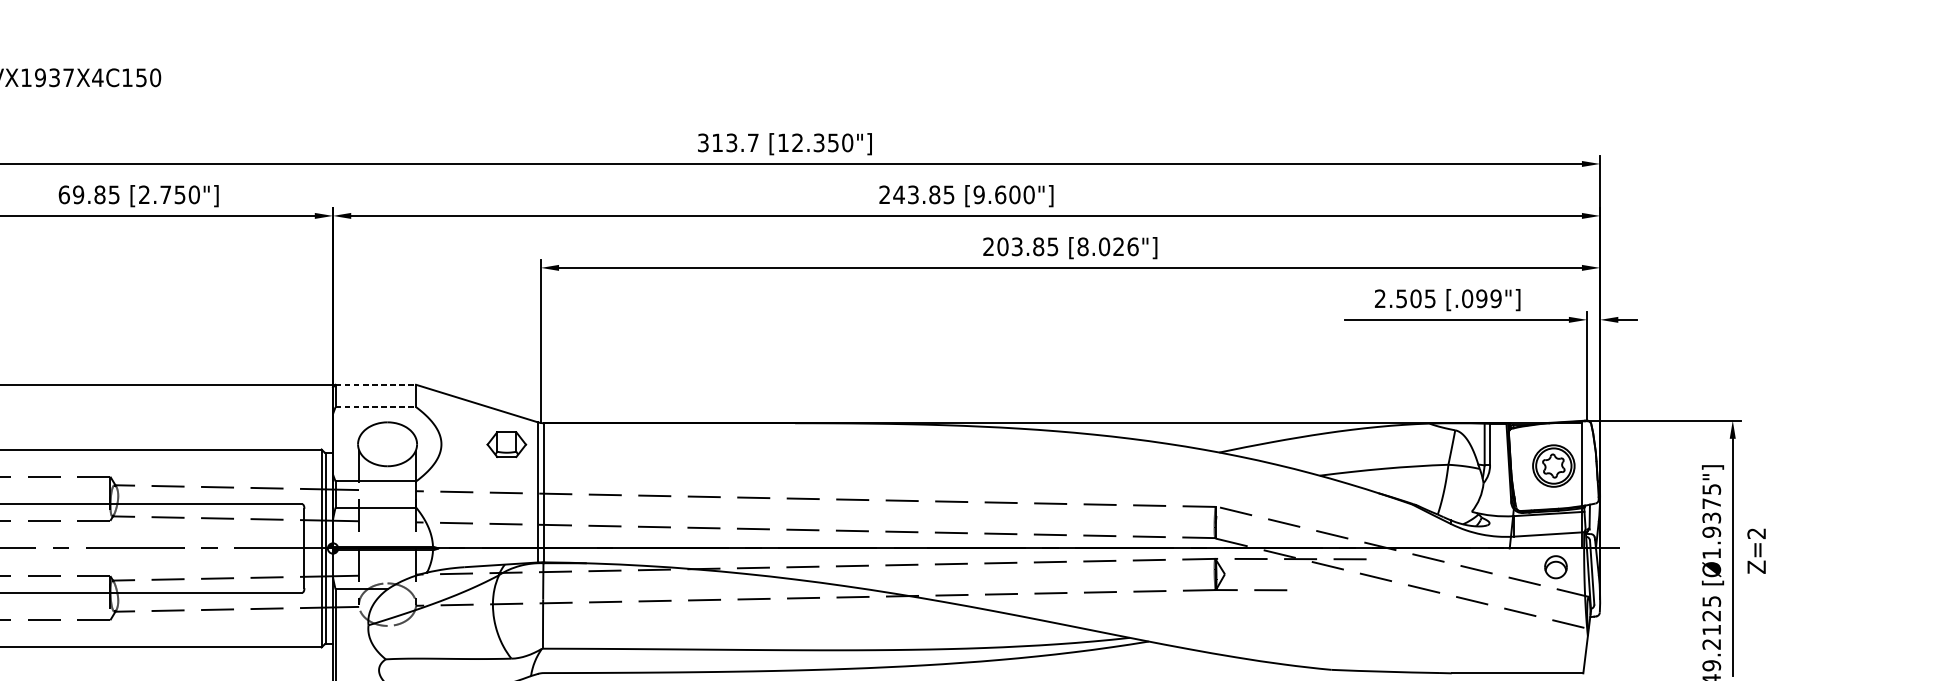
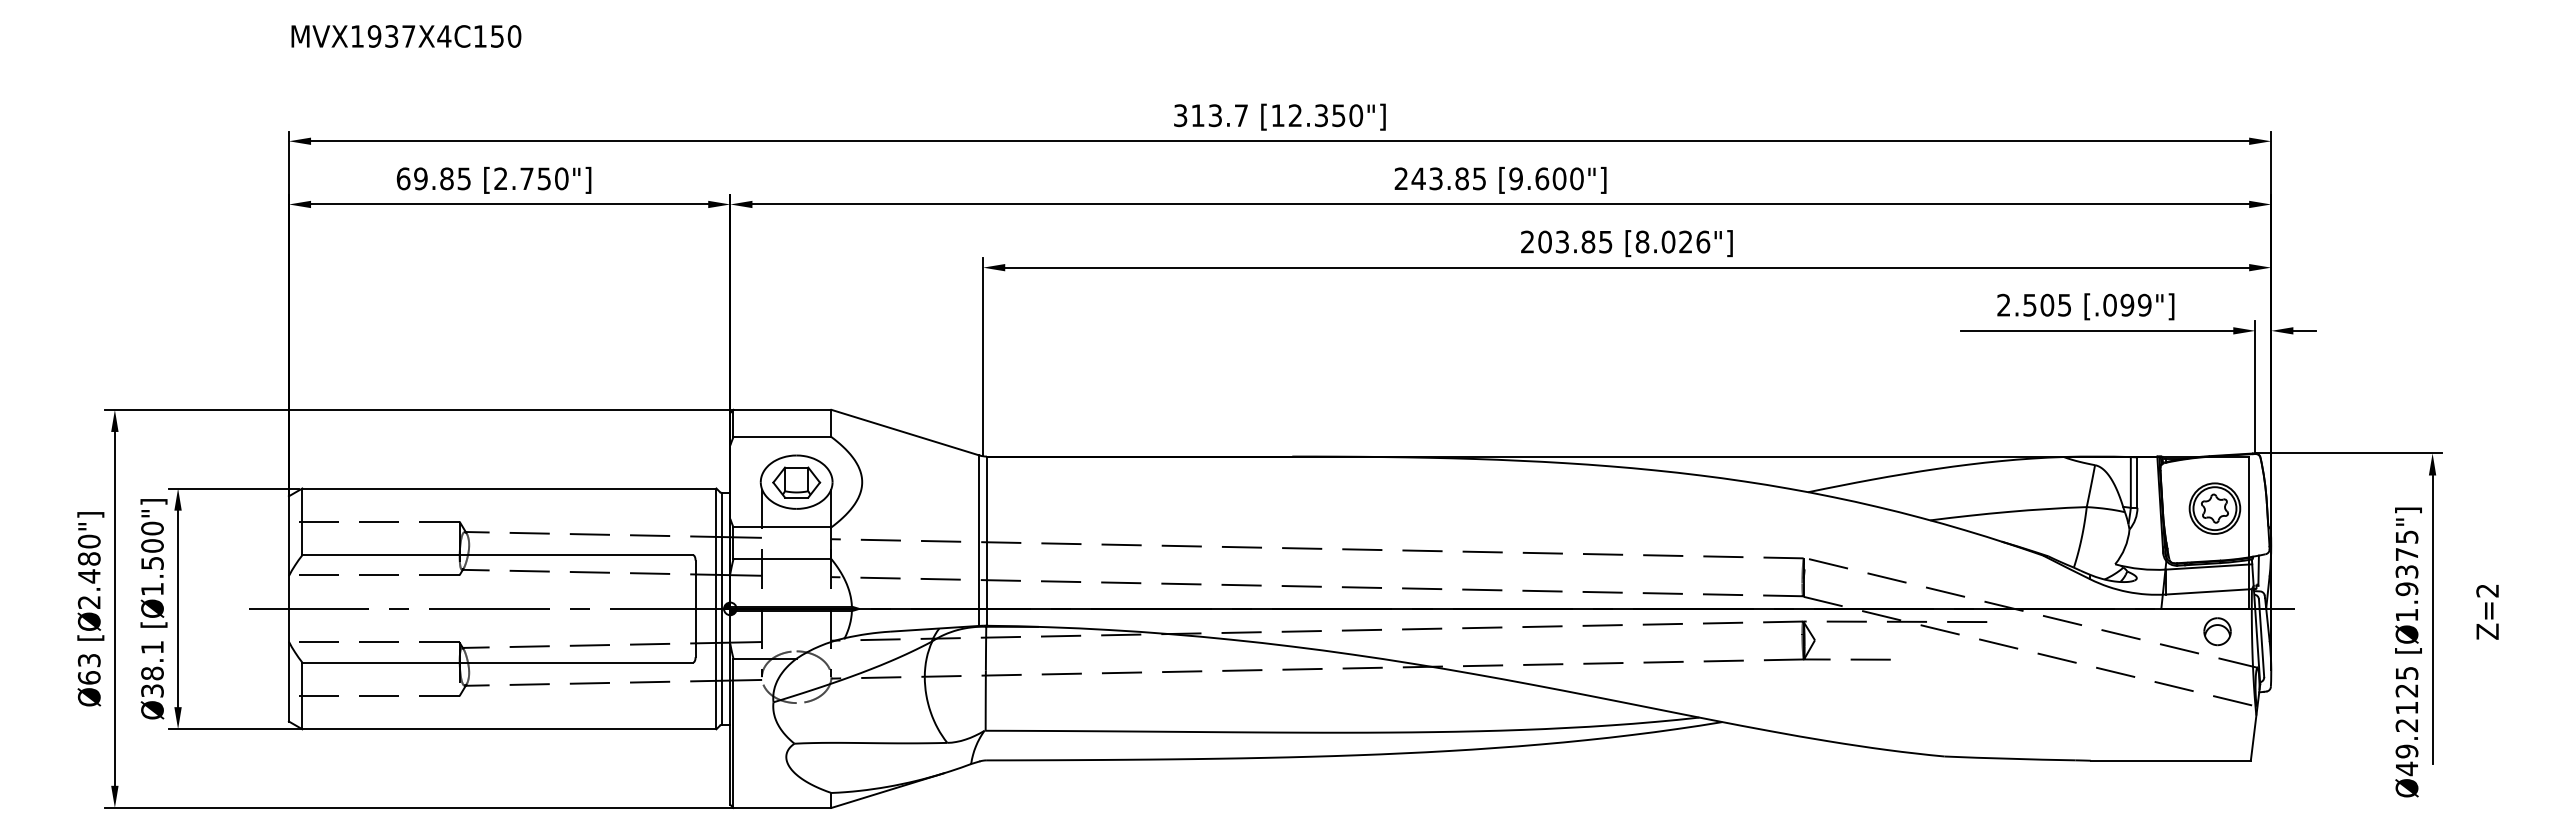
line: (375, 384) -> (782, 409), dashed -> solid
line: (375, 407) -> (782, 437), dashed -> solid
part: (506, 444) -> (796, 482), moved
text: (1756, 551) -> (2487, 612), moved

